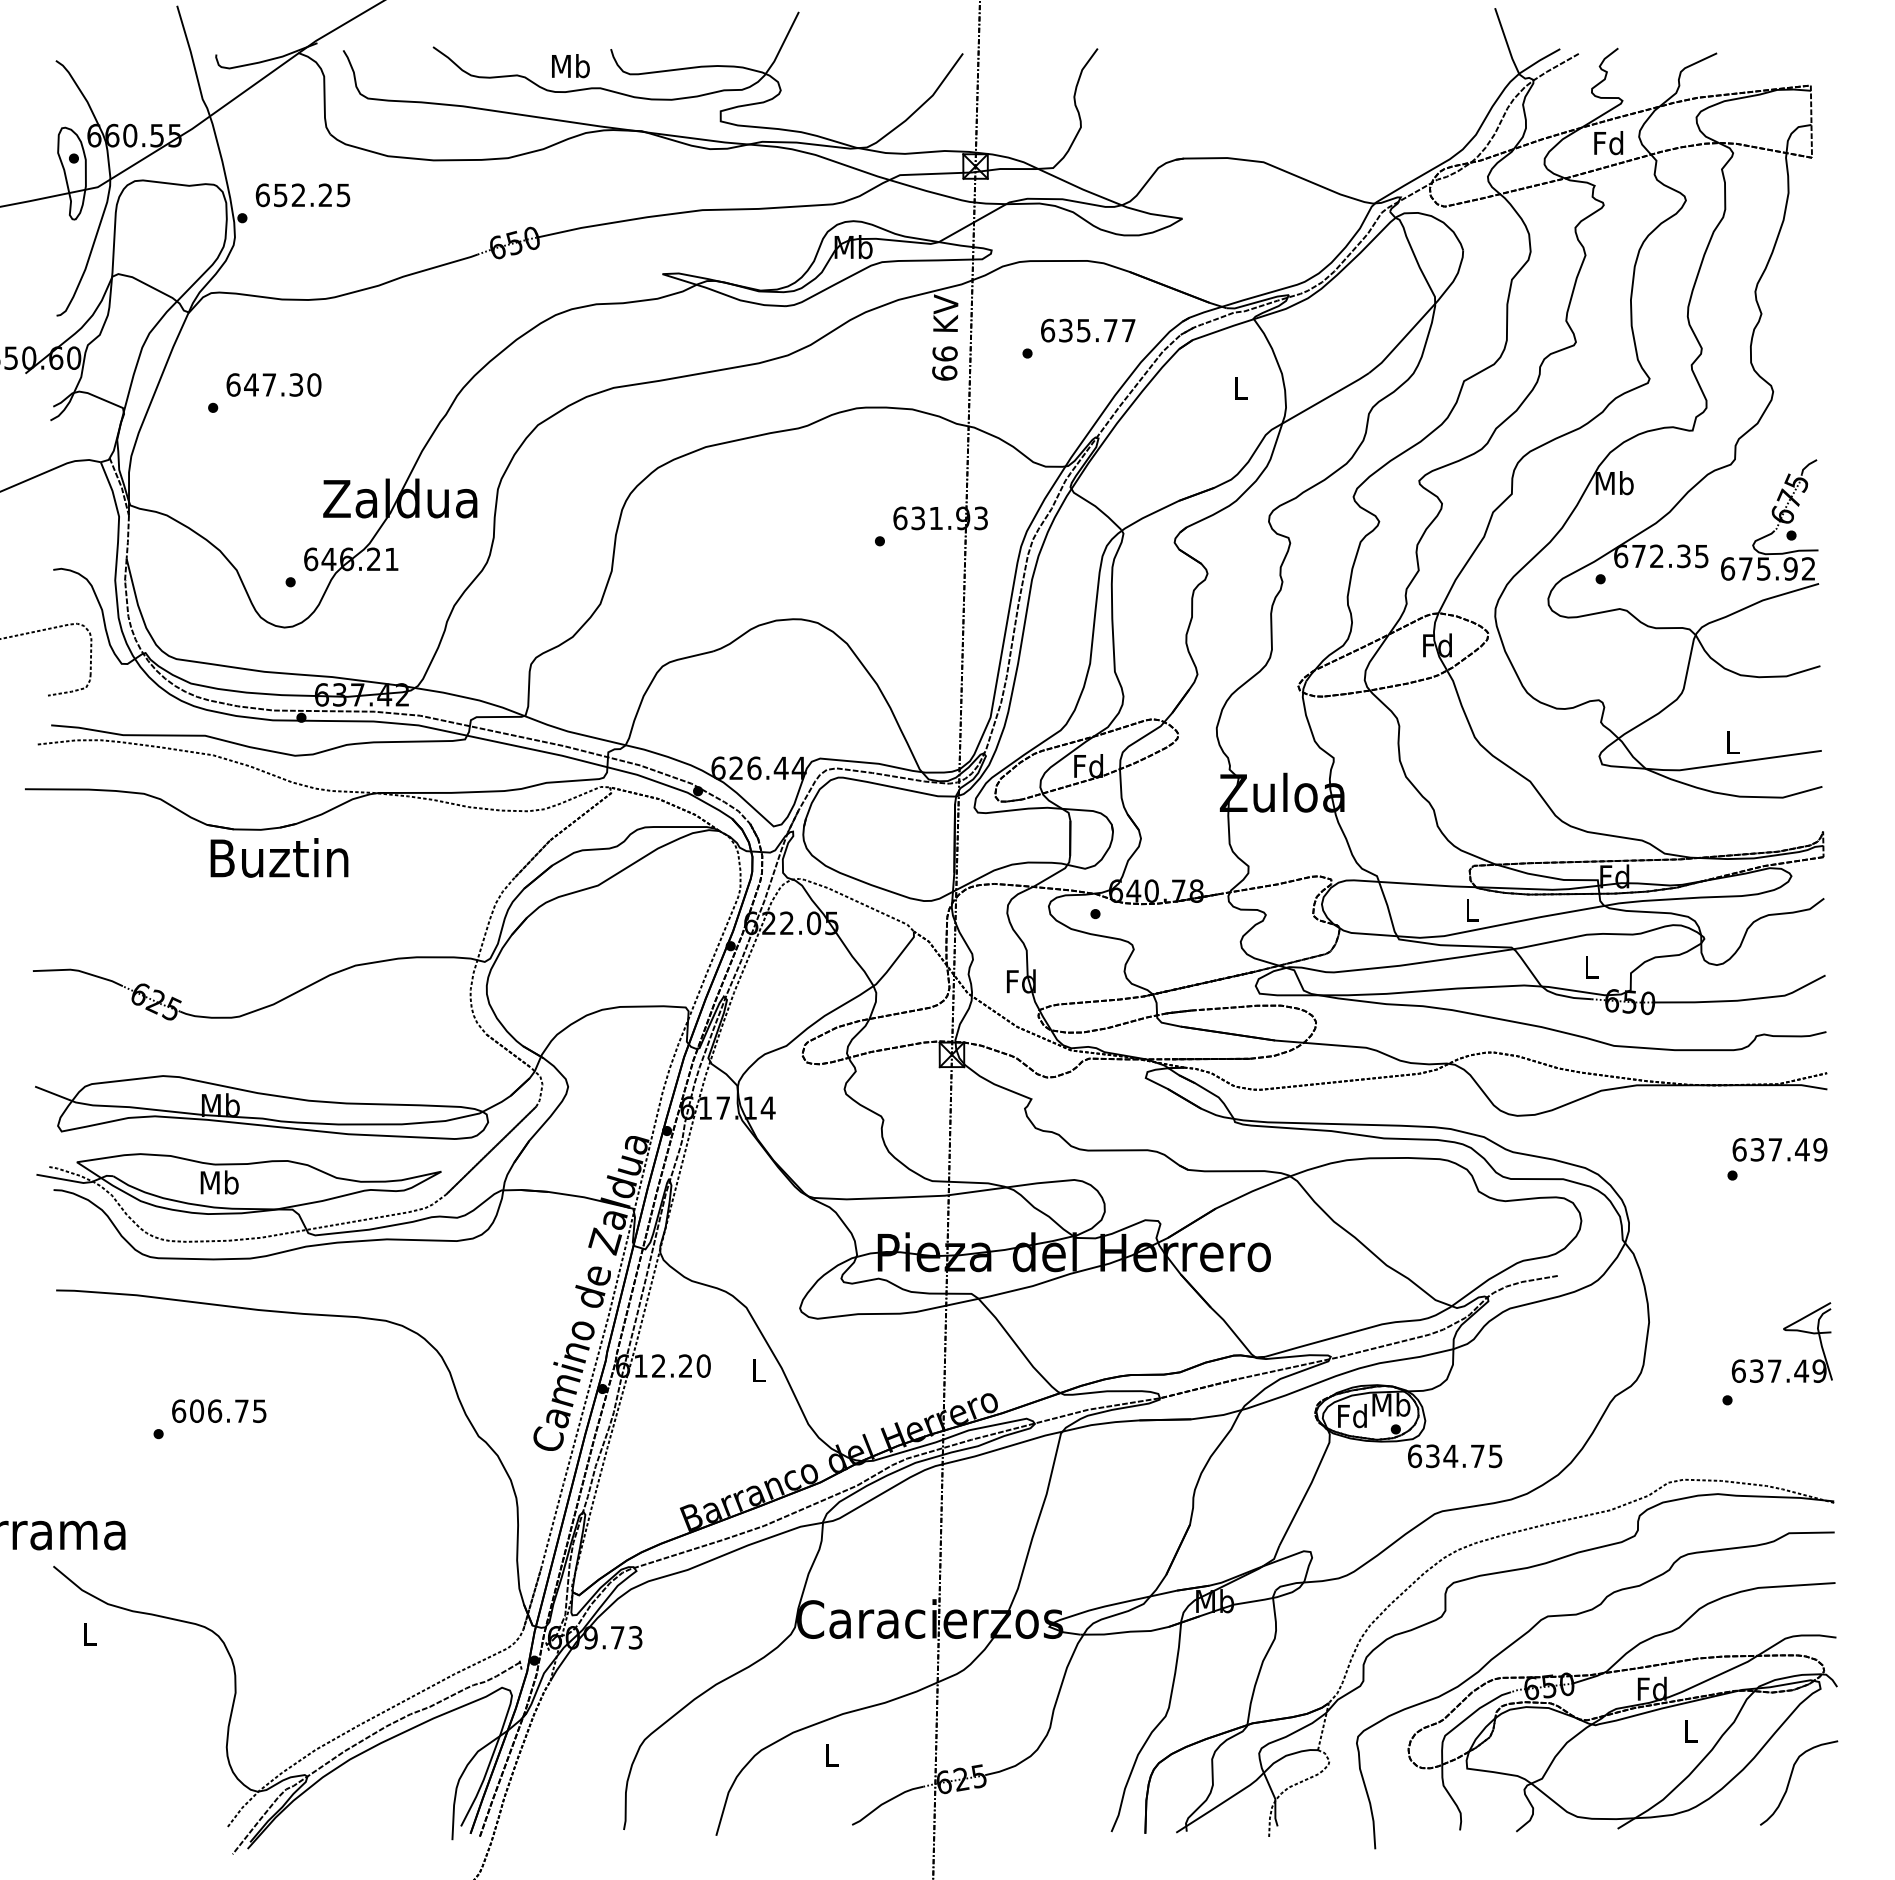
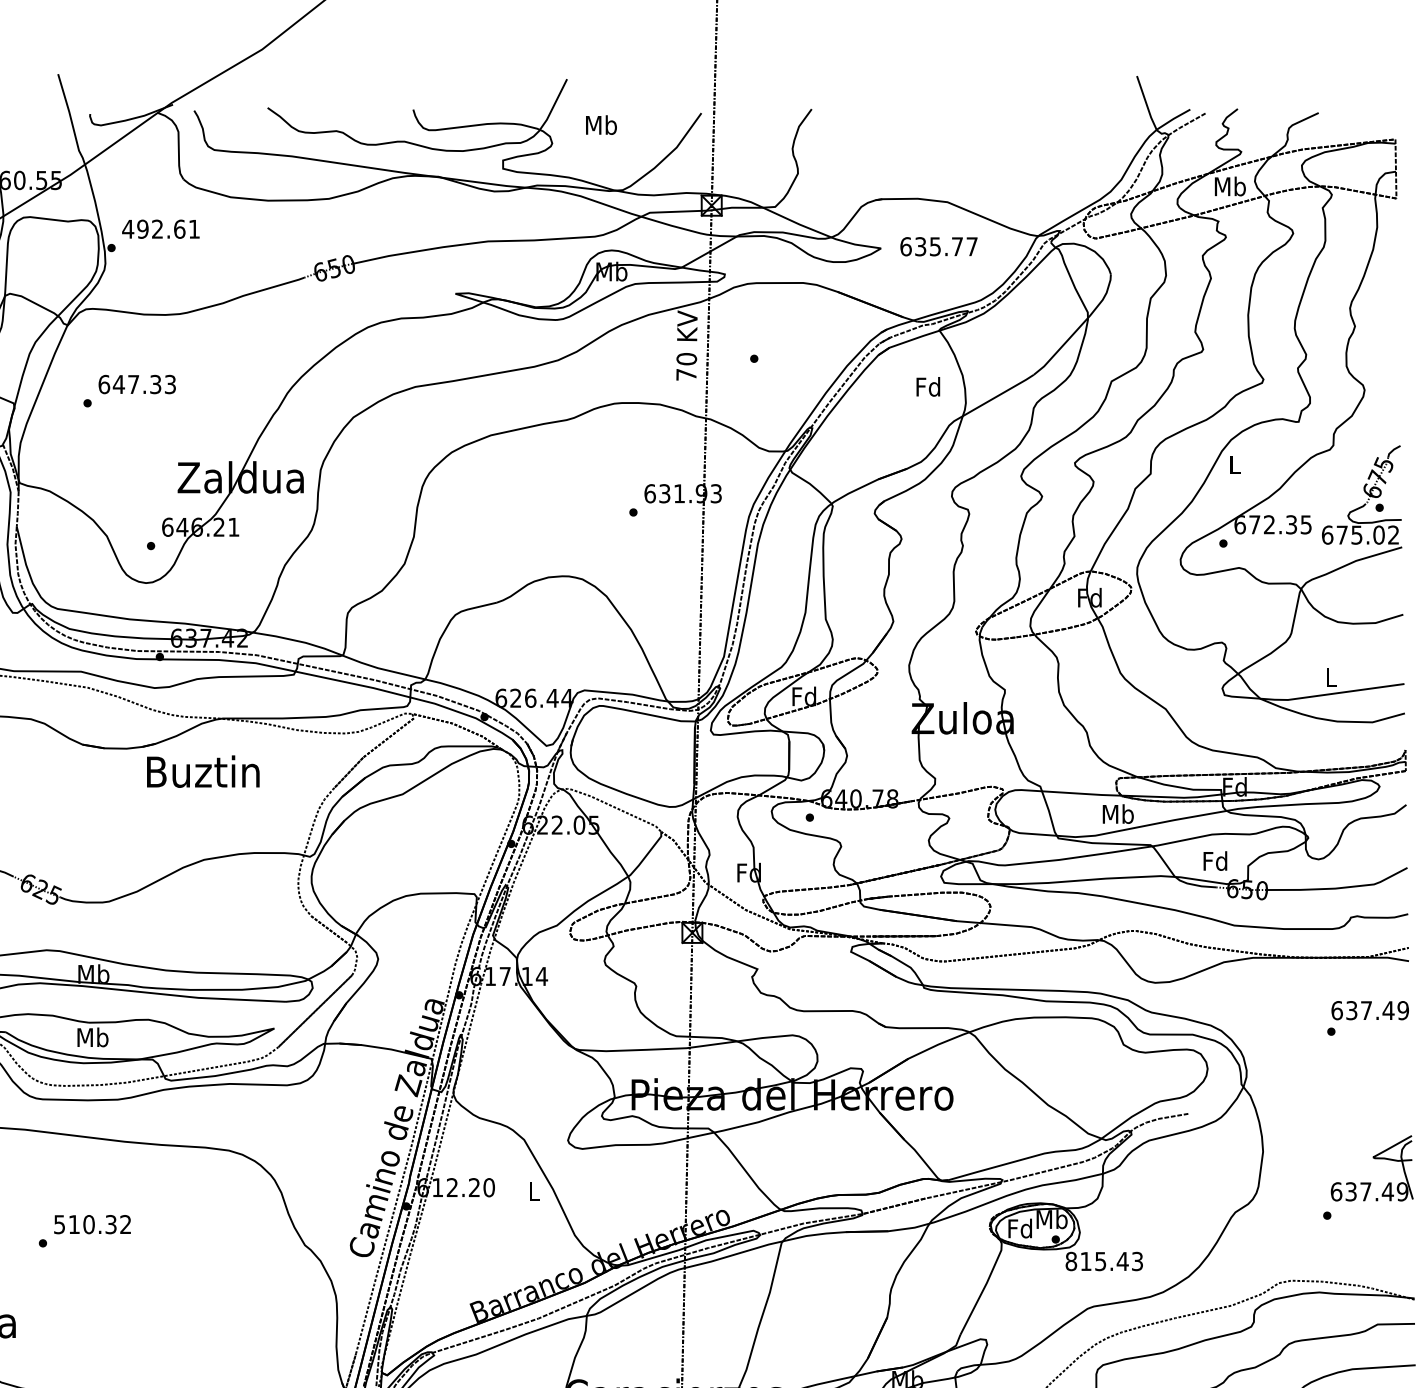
text: (570, 66) -> (601, 125), moved
text: (1609, 143) -> (1230, 186), Fd -> Mb
text: (302, 195) -> (160, 229), 652.25 -> 492.61
text: (1088, 330) -> (939, 246), moved
text: (944, 363) -> (686, 366), 66 -> 70
text: (314, 384) -> (170, 384), 647.30 -> 647.33
text: (1239, 387) -> (927, 386), L -> Fd
text: (1614, 483) -> (1234, 465), Mb -> L
text: (1790, 568) -> (1378, 534), 675.92 -> 675.02
text: (279, 857) -> (203, 771), moved
text: (1472, 909) -> (1118, 813), L -> Mb
text: (1590, 967) -> (1215, 861), L -> Fd
text: (219, 1410) -> (92, 1224), 606.75 -> 510.32
text: (1454, 1456) -> (1103, 1261), 634.75 -> 815.43

